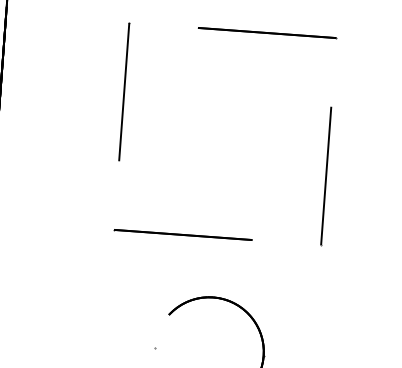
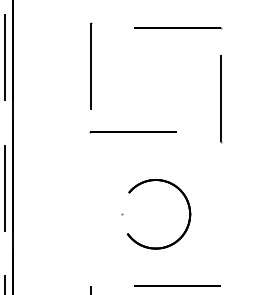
line: (268, 34) -> (178, 28), moved
line: (125, 90) -> (91, 65), moved
line: (182, 235) -> (132, 132), moved

